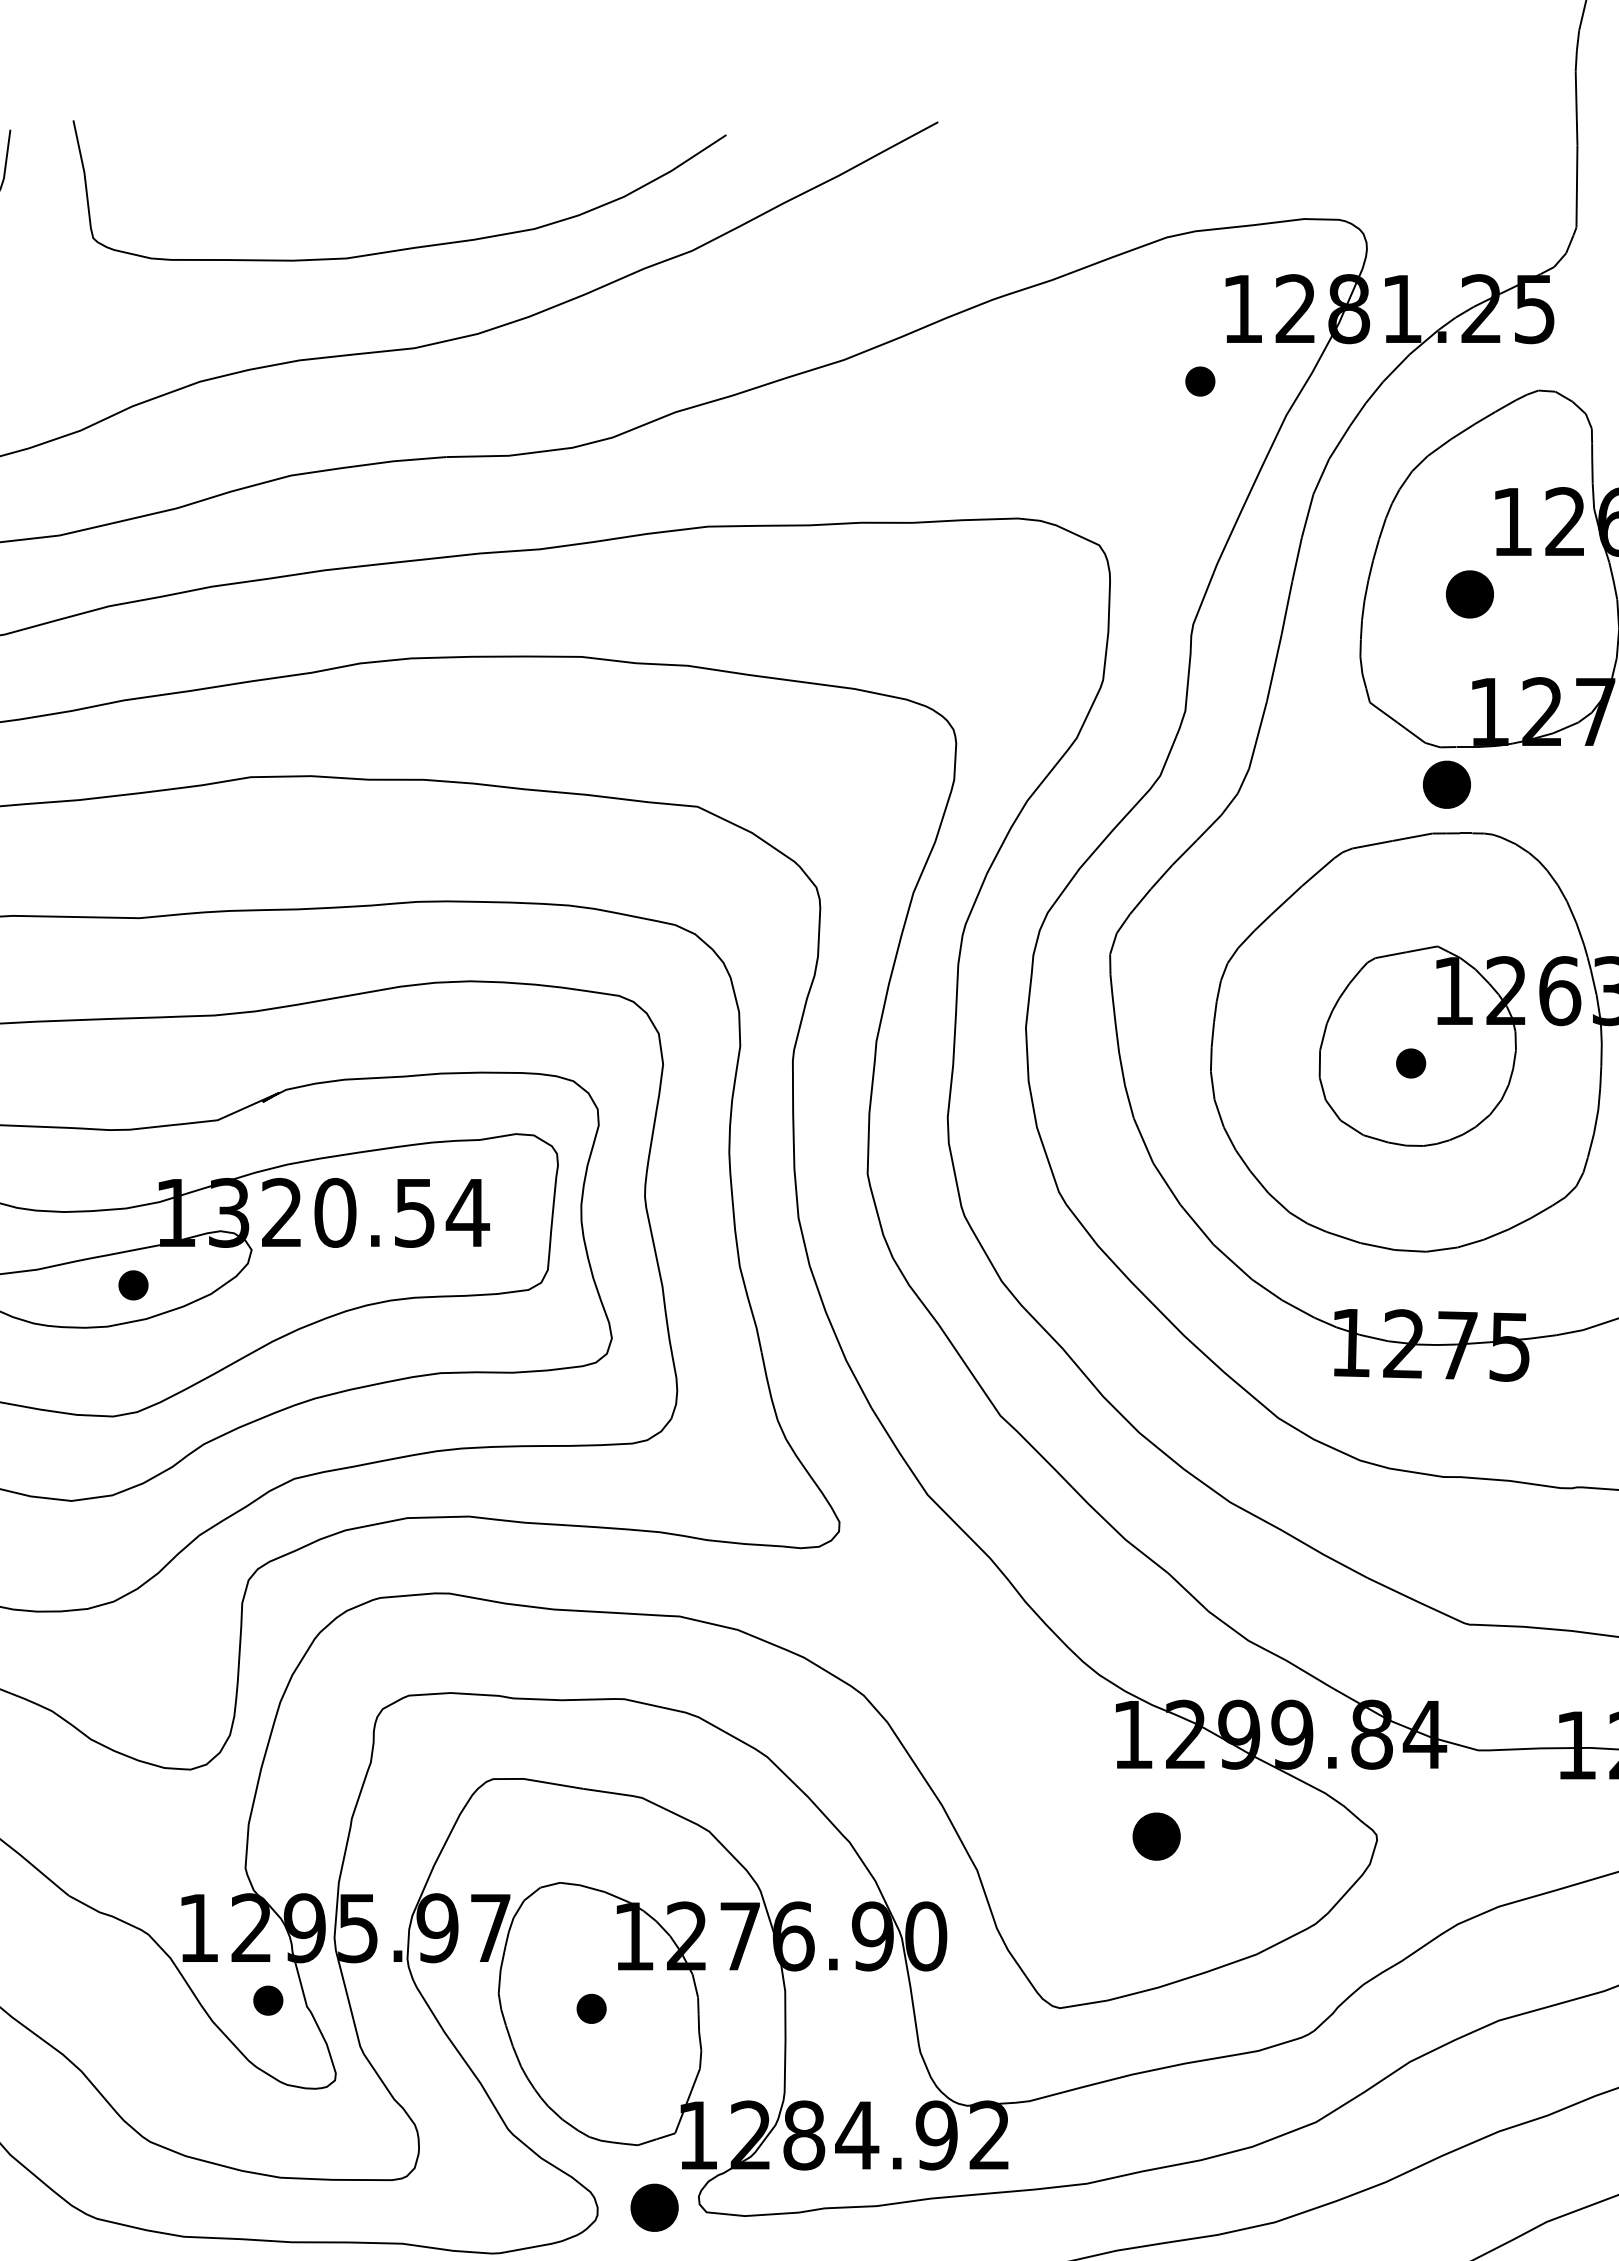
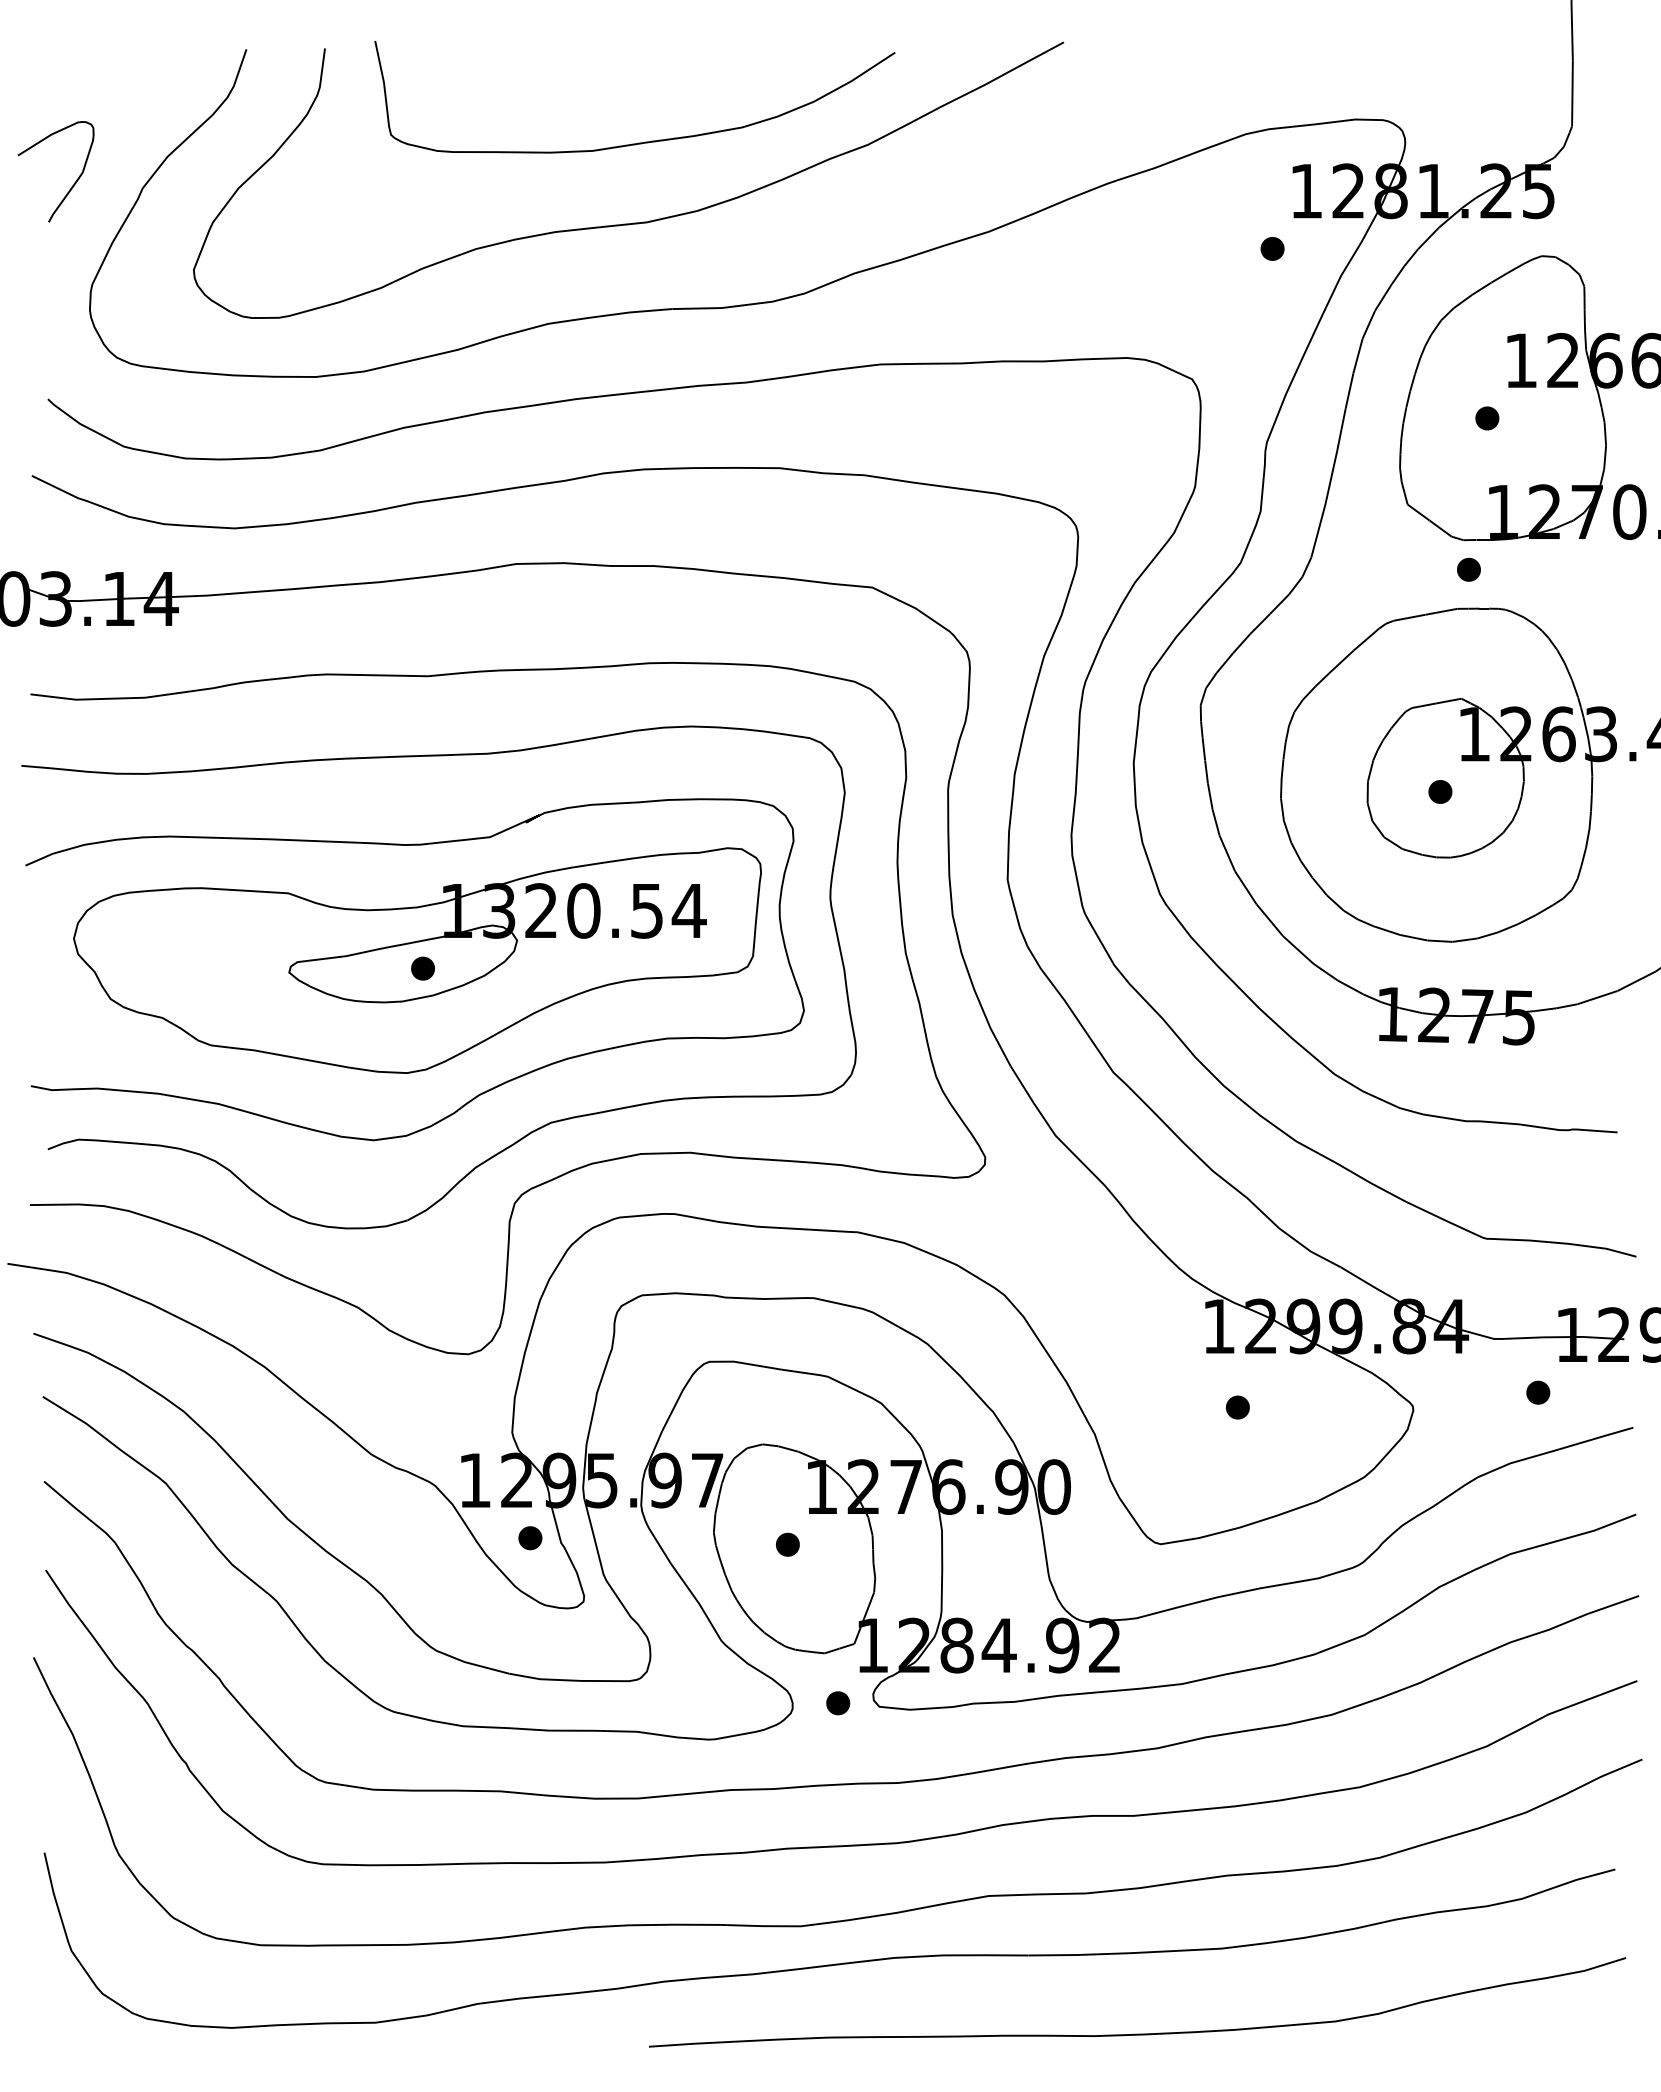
part: (1470, 594) -> (1487, 418), size x0.62
part: (1446, 784) -> (1468, 569), size x0.62
part: (1534, 1817) -> (1538, 1392), added
part: (1156, 1836) -> (1237, 1407), size x0.62
part: (655, 2208) -> (838, 1703), size x0.62

